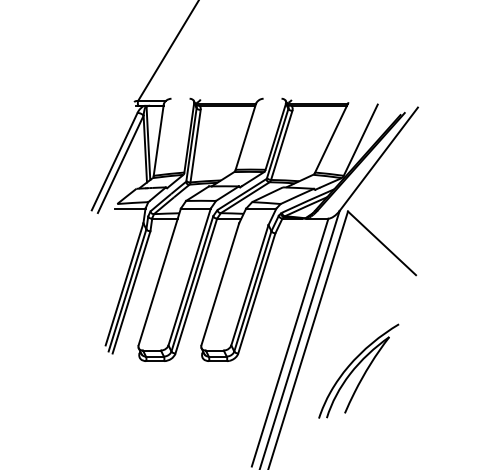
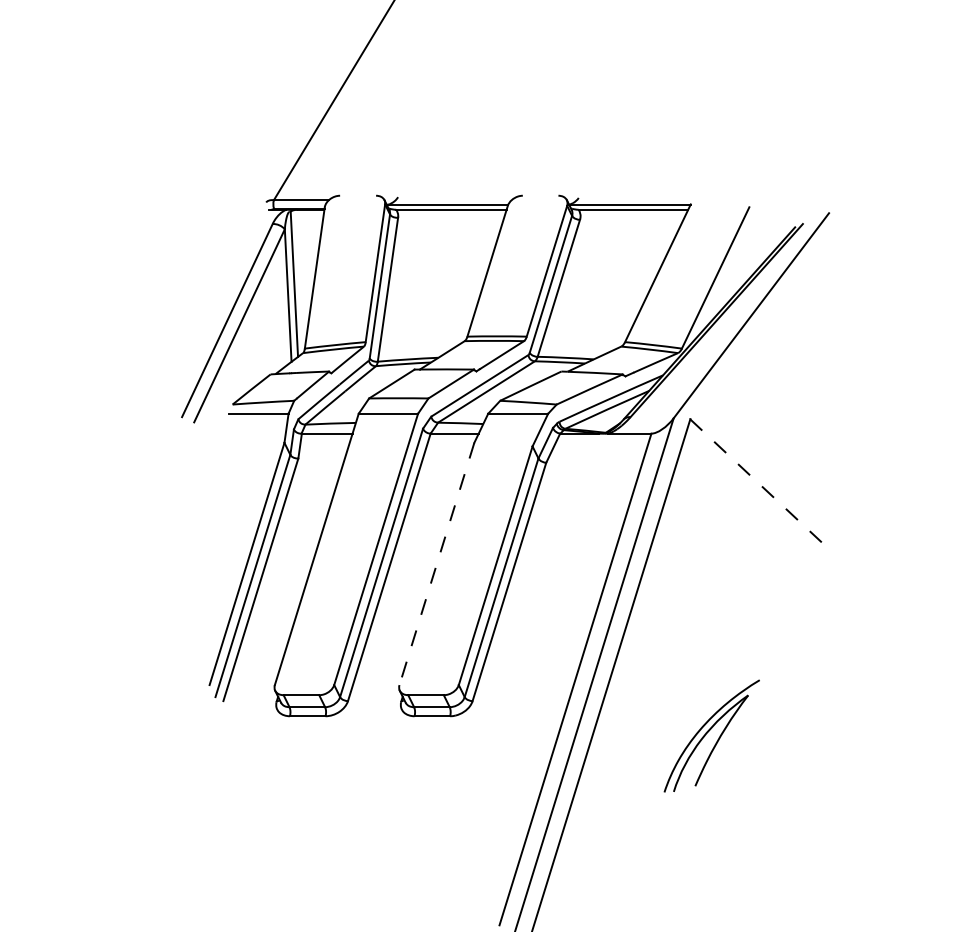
line: (382, 243) -> (758, 482), solid -> dashed
line: (220, 284) -> (437, 564), solid -> dashed
part: (358, 370) -> (711, 734), size x0.6

